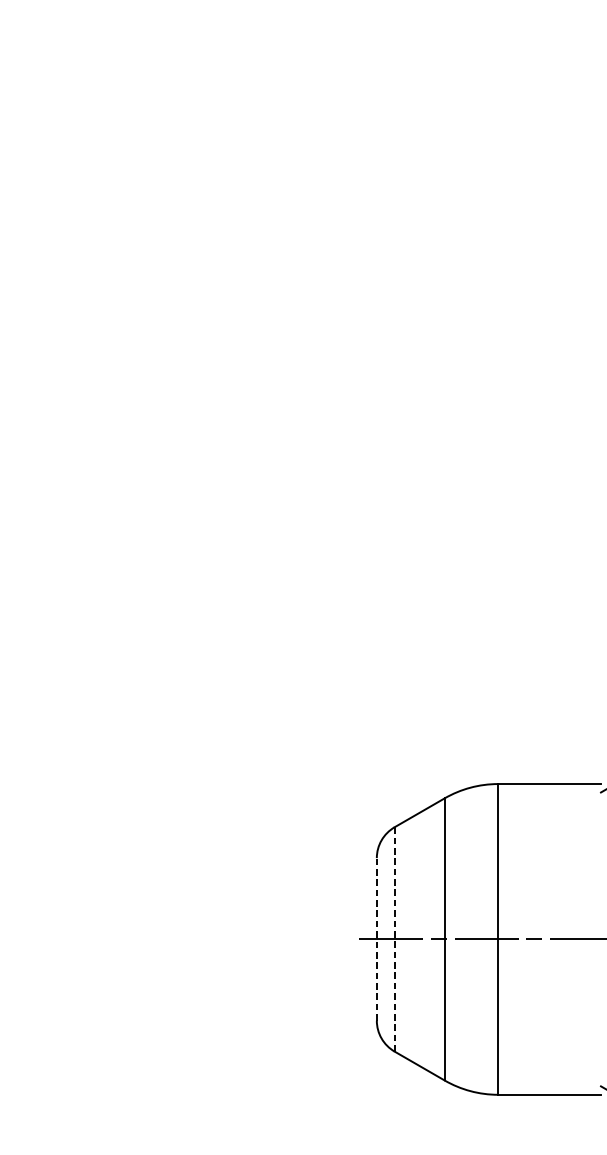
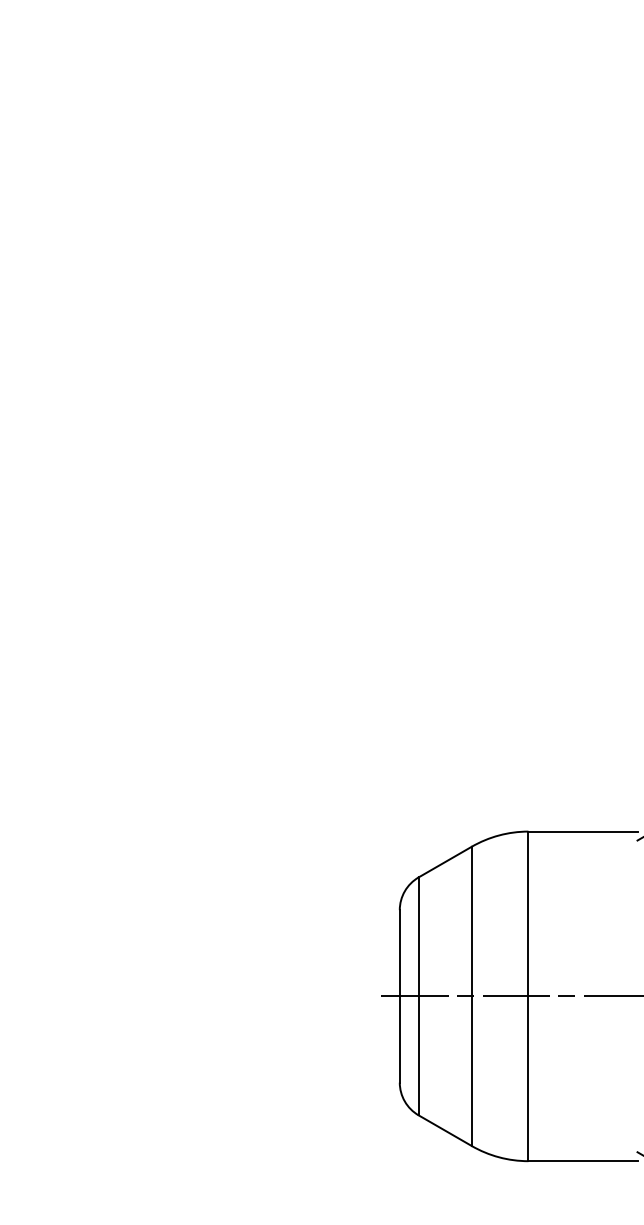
line: (376, 938) -> (399, 995), dashed -> solid
line: (394, 939) -> (418, 996), dashed -> solid

